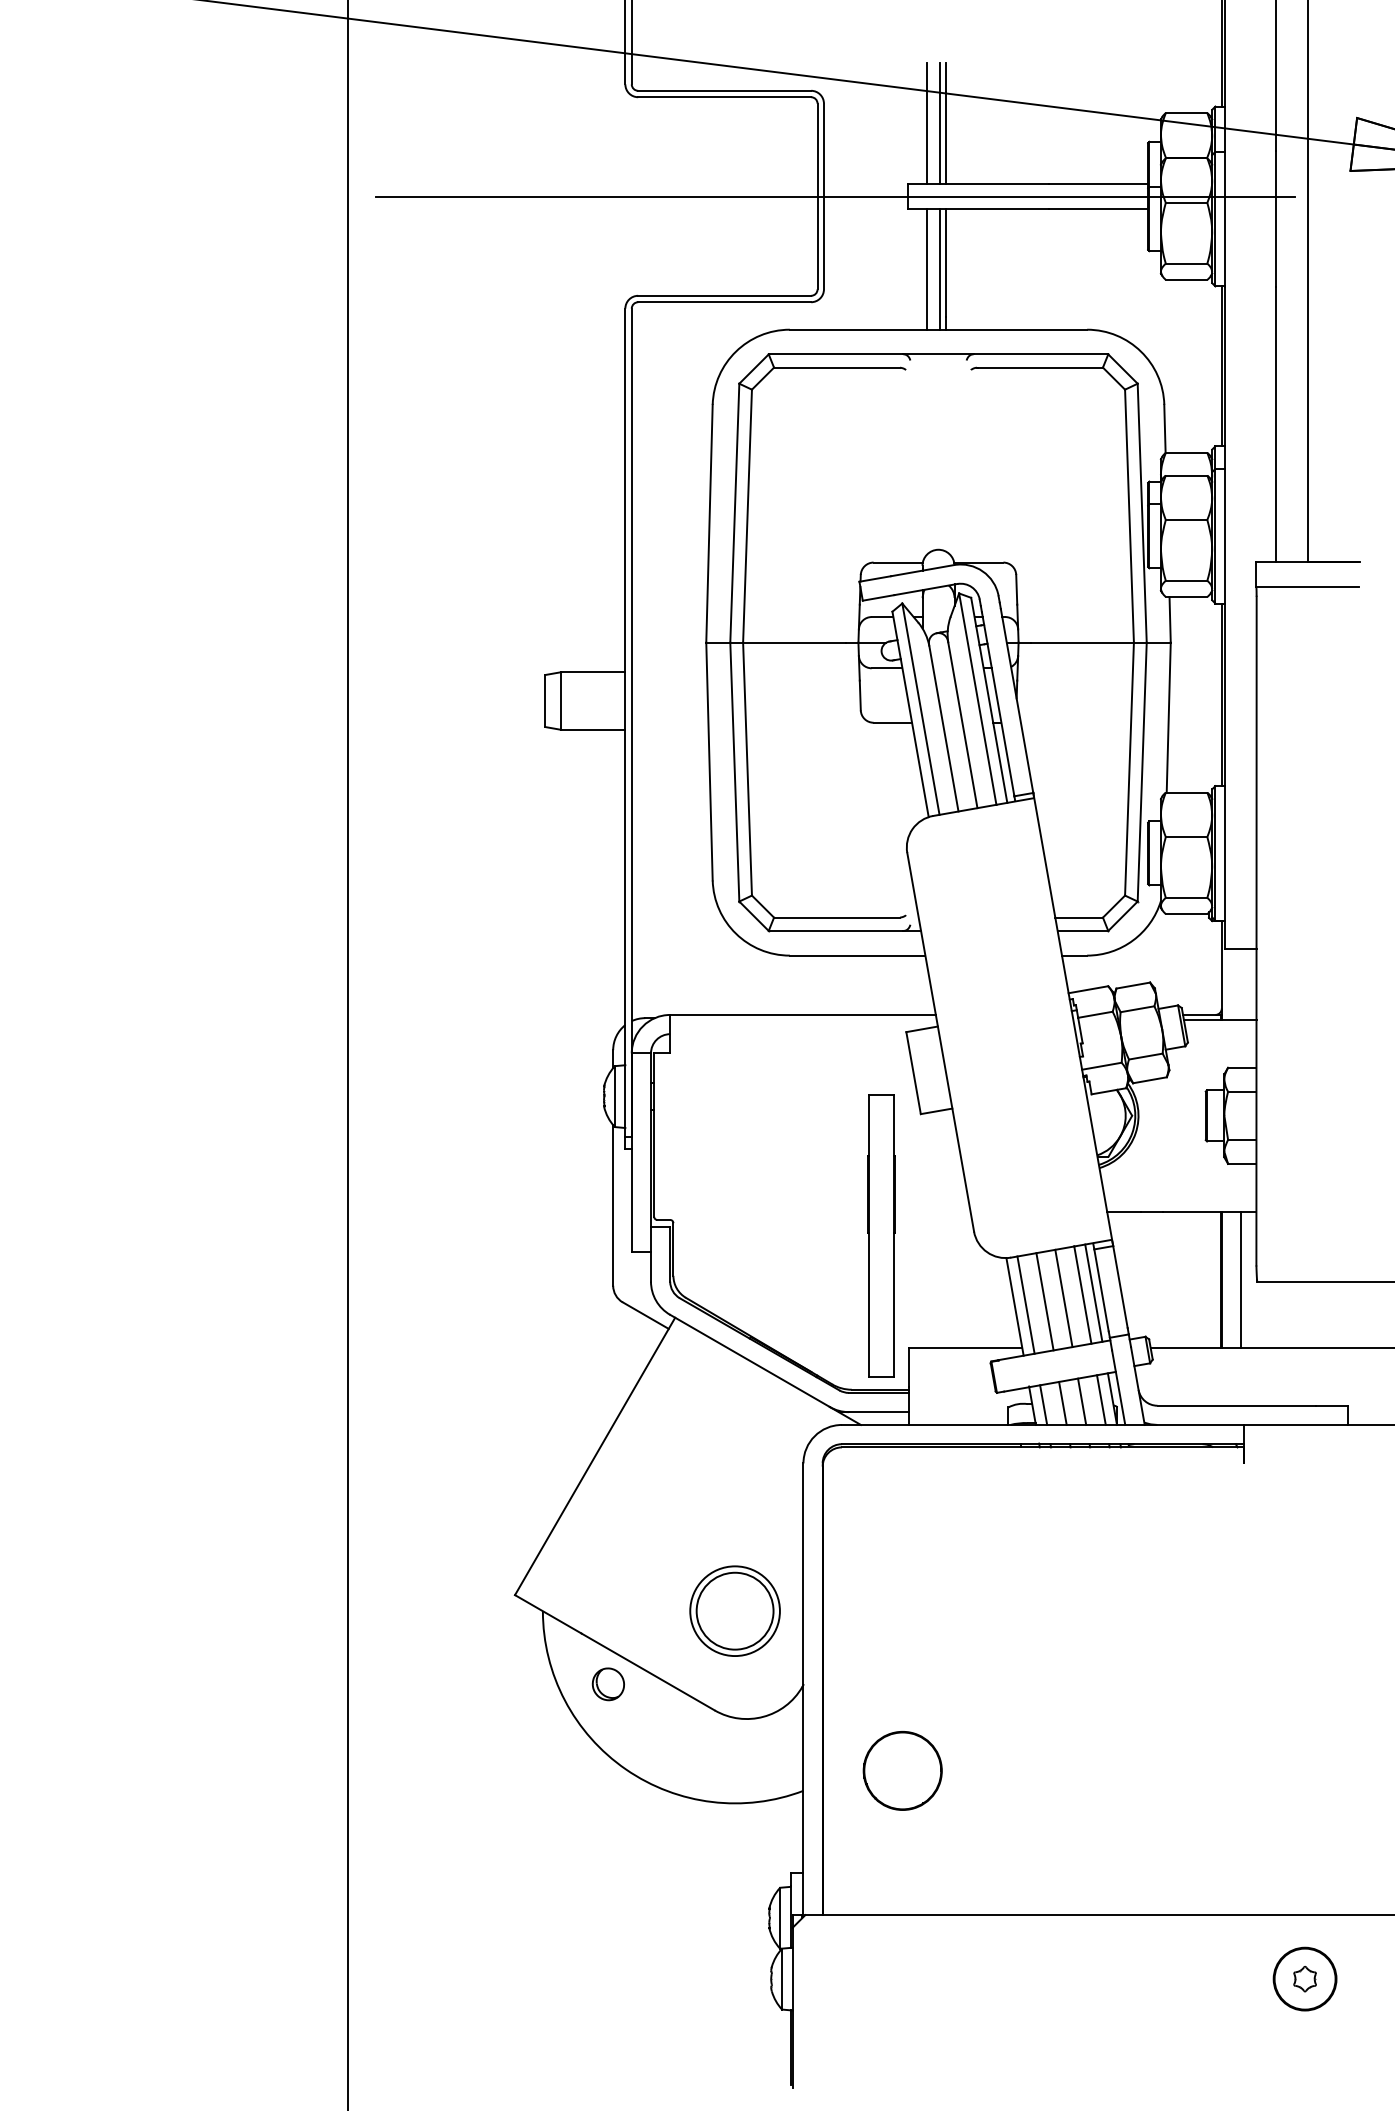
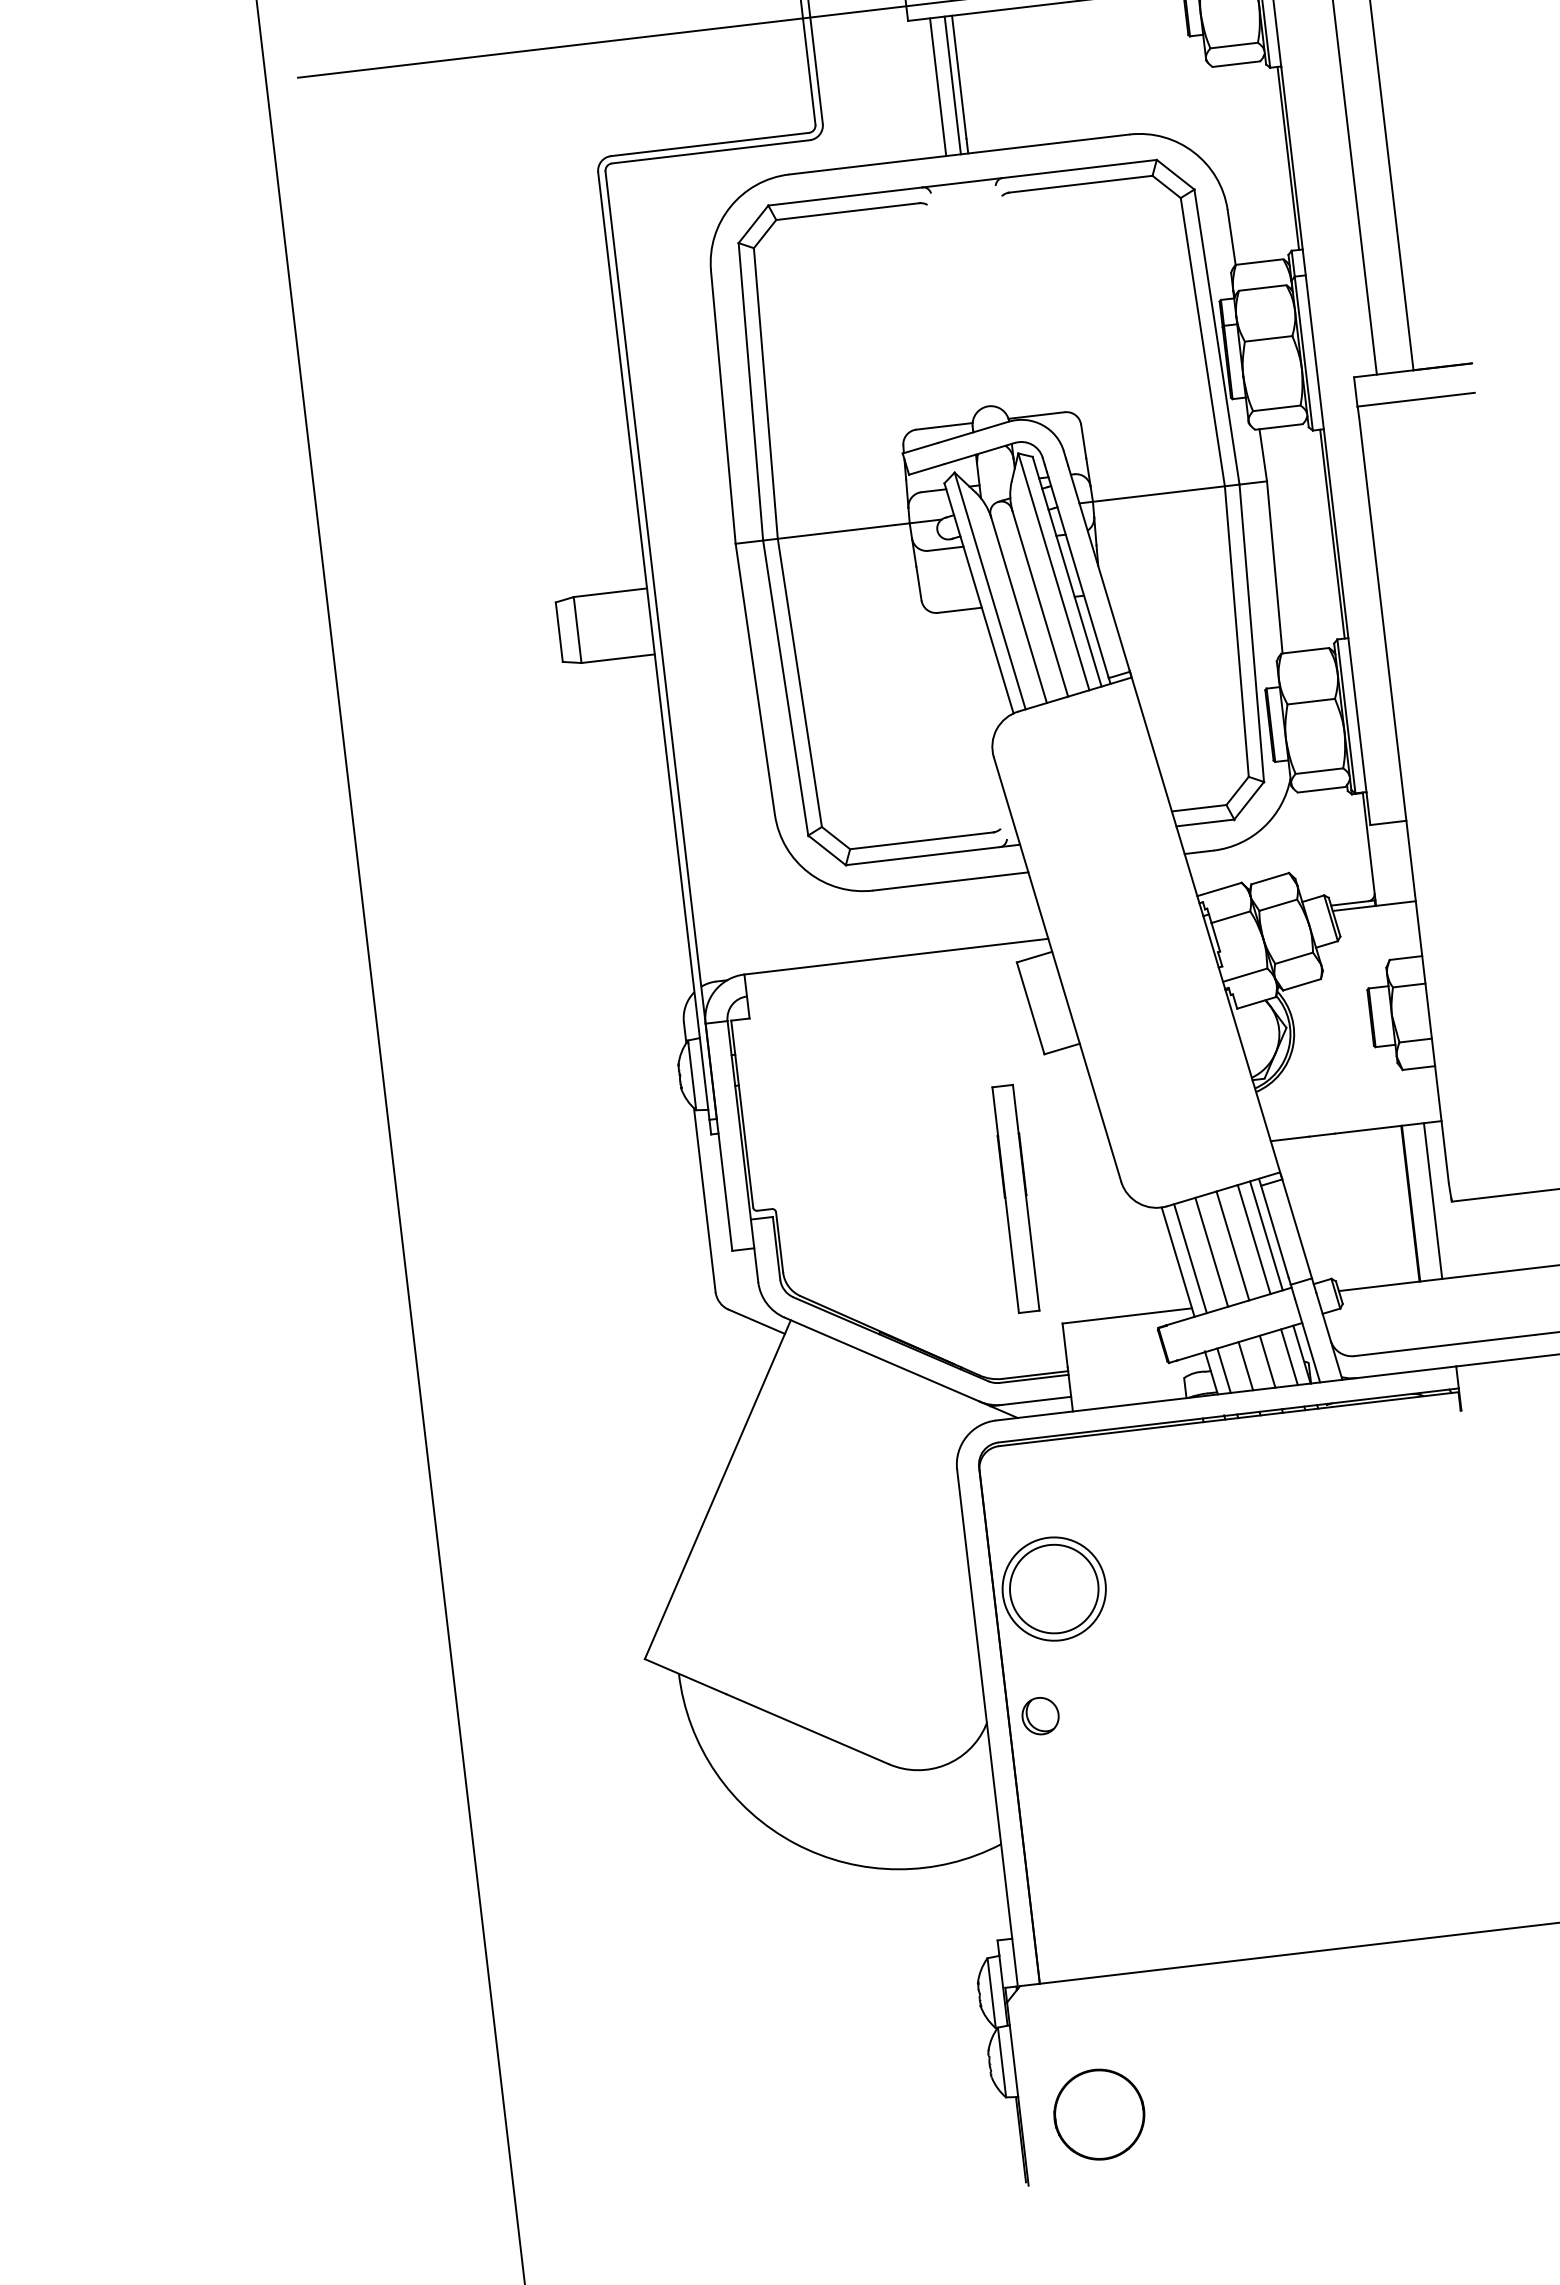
part: (881, 1235) -> (1015, 1198), size x0.7
part: (734, 1610) -> (1053, 1588), moved
part: (607, 1684) -> (1039, 1716), moved
circle: (902, 1770) -> (1099, 2114), moved

